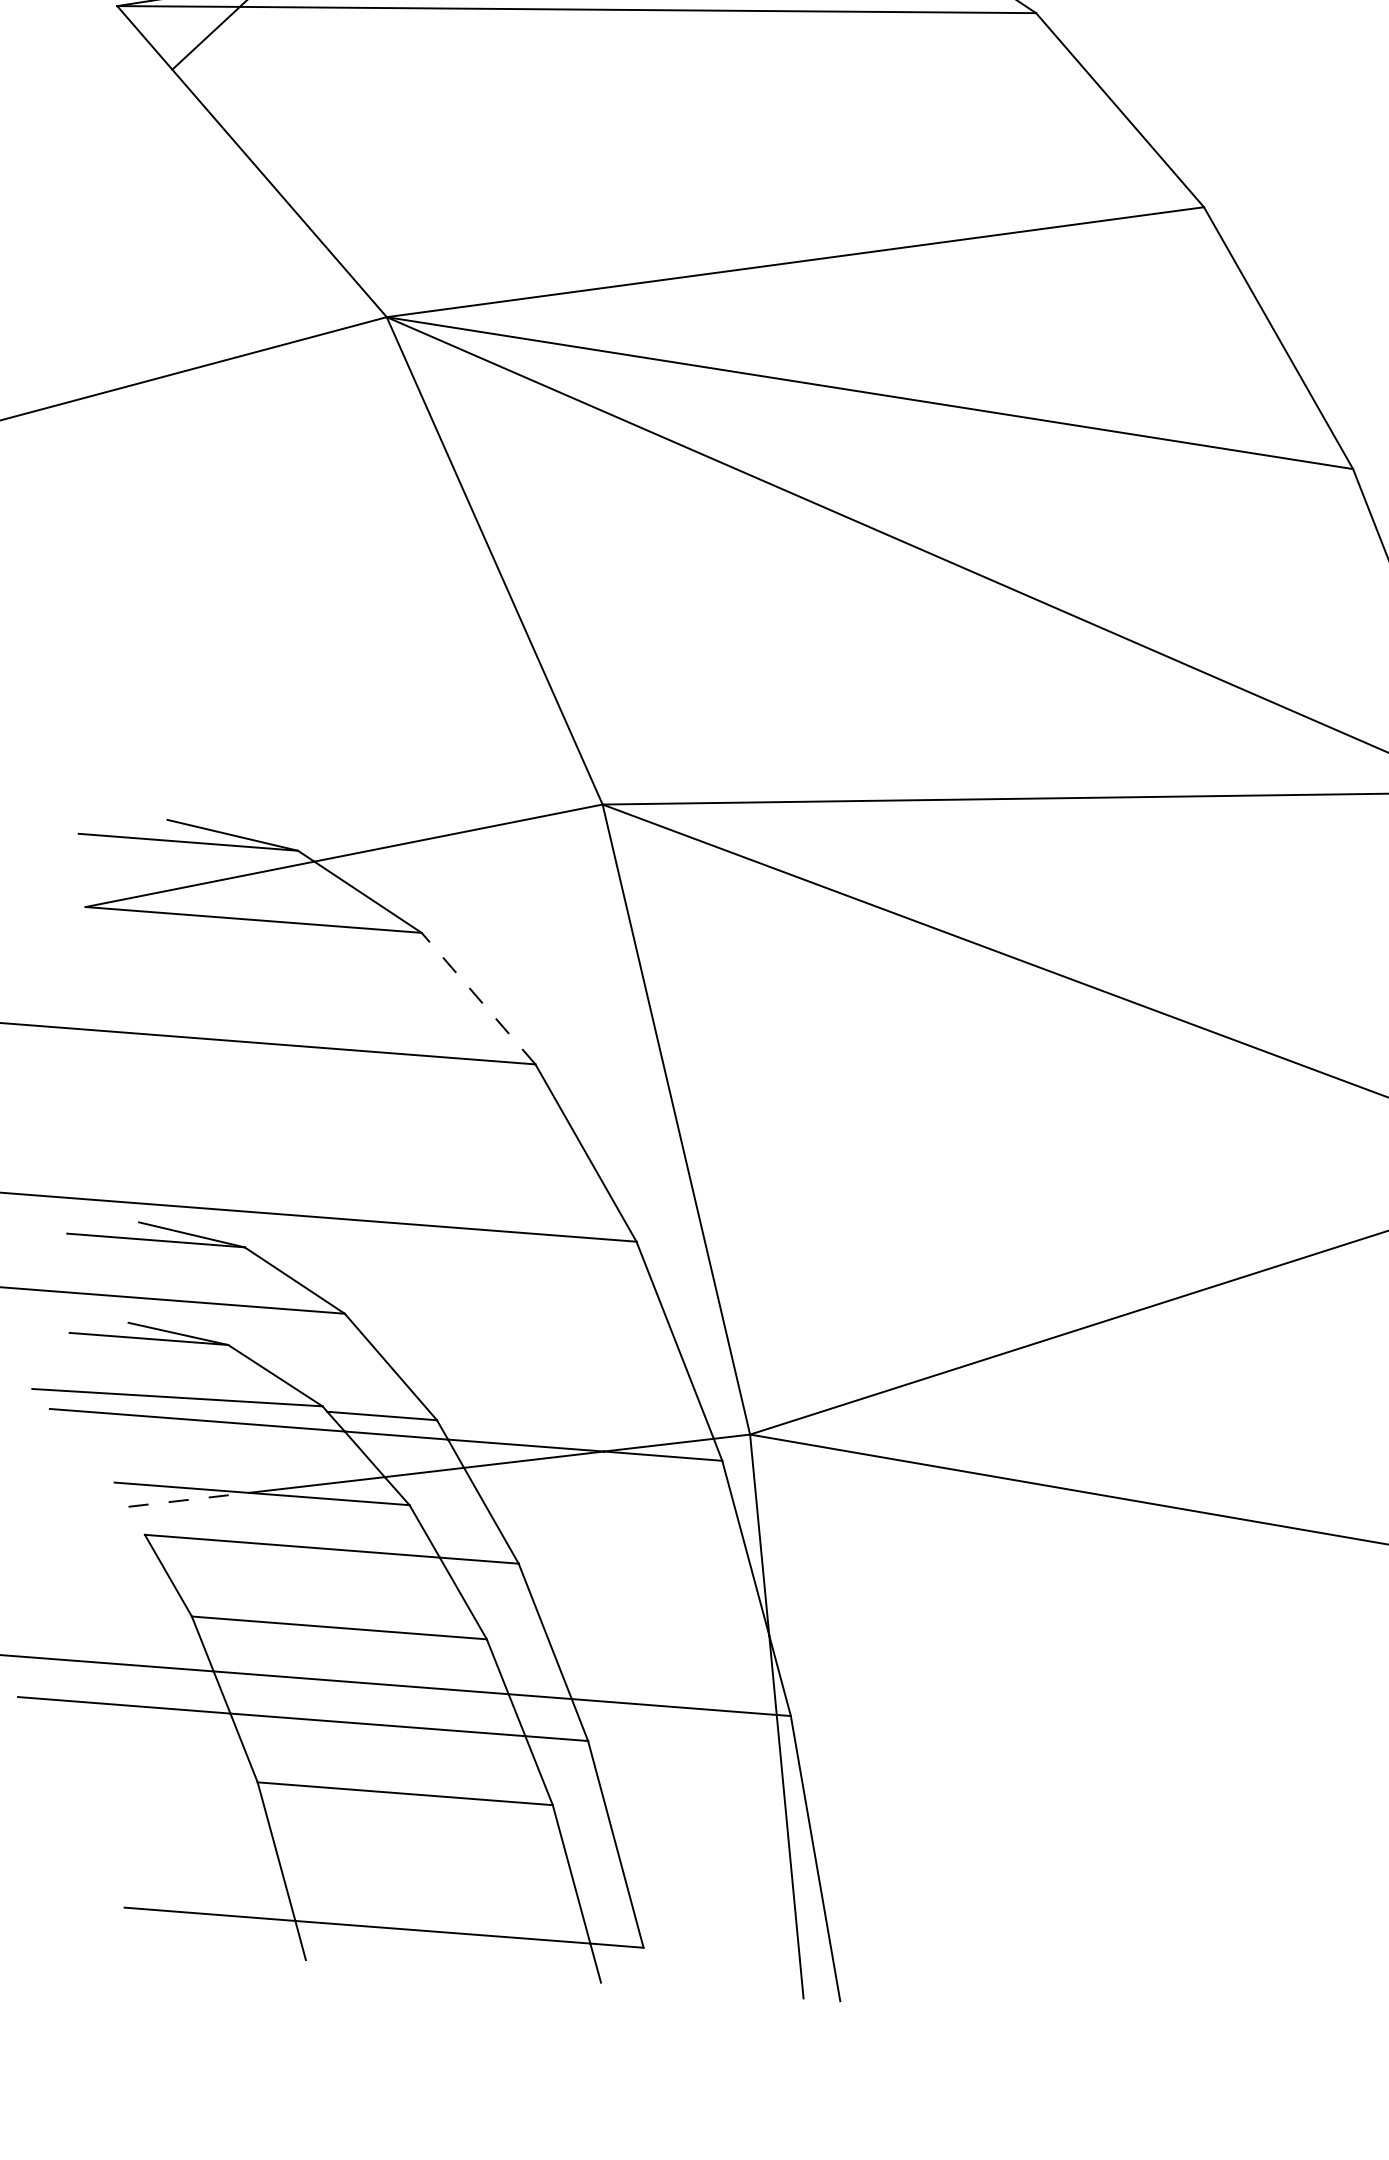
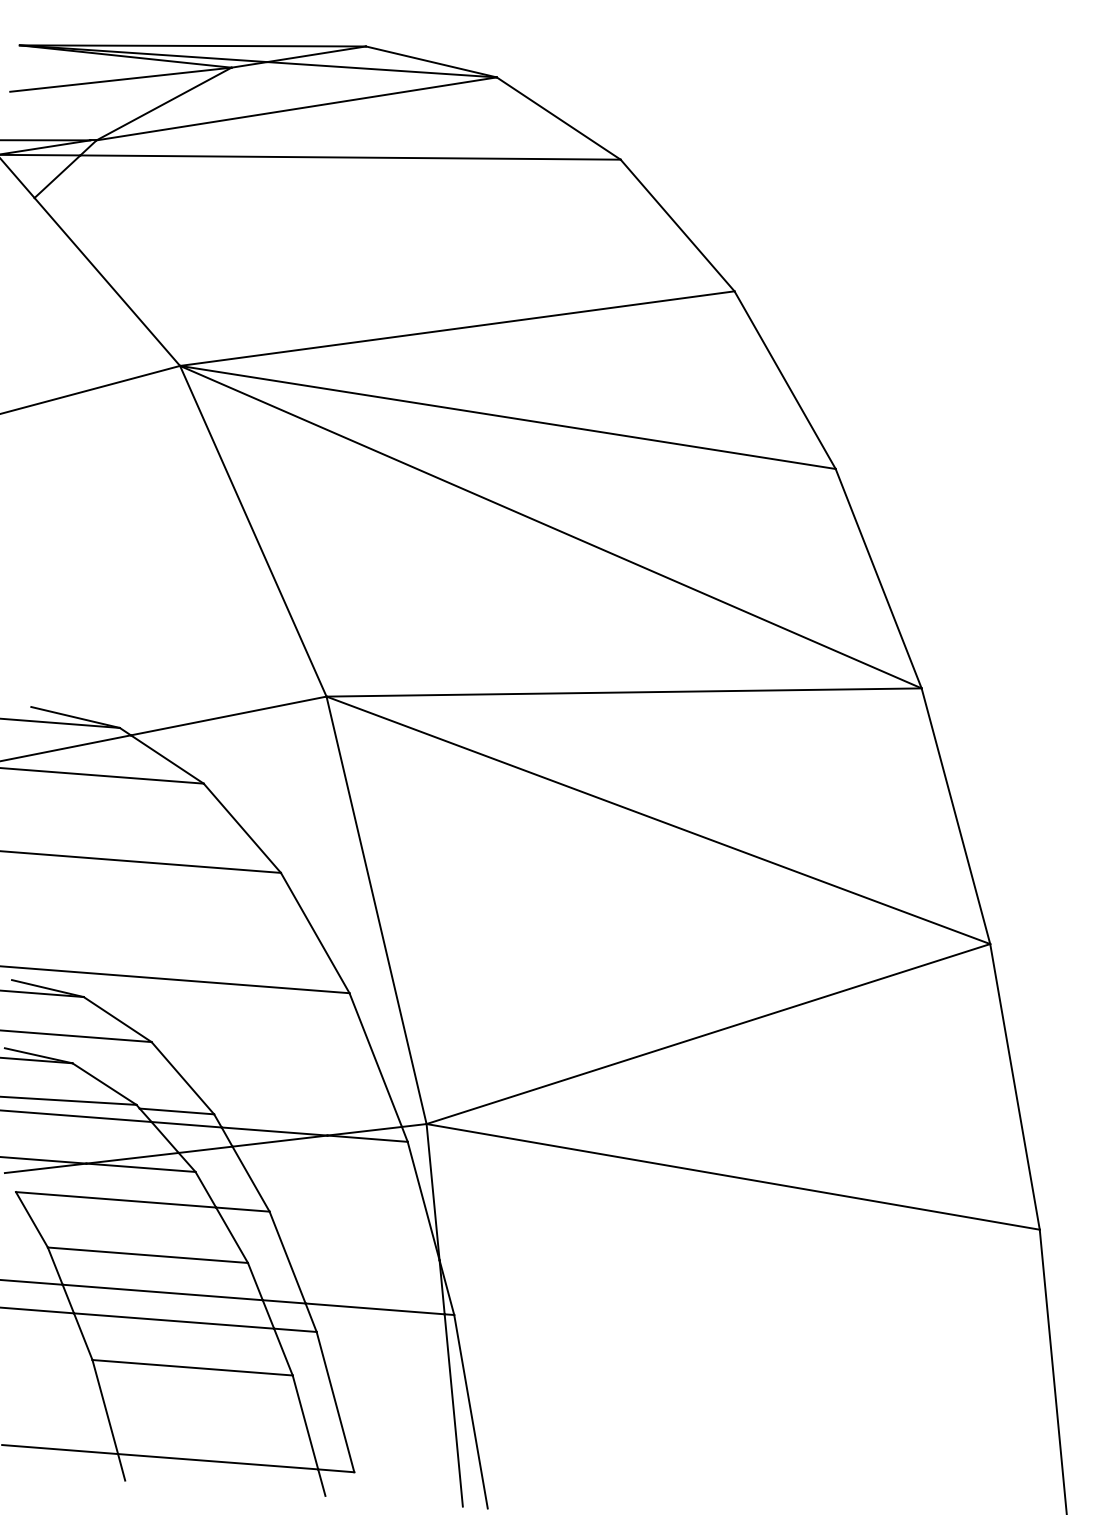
line: (478, 998) -> (242, 828), dashed -> solid
line: (189, 1500) -> (46, 1168), dashed -> solid

